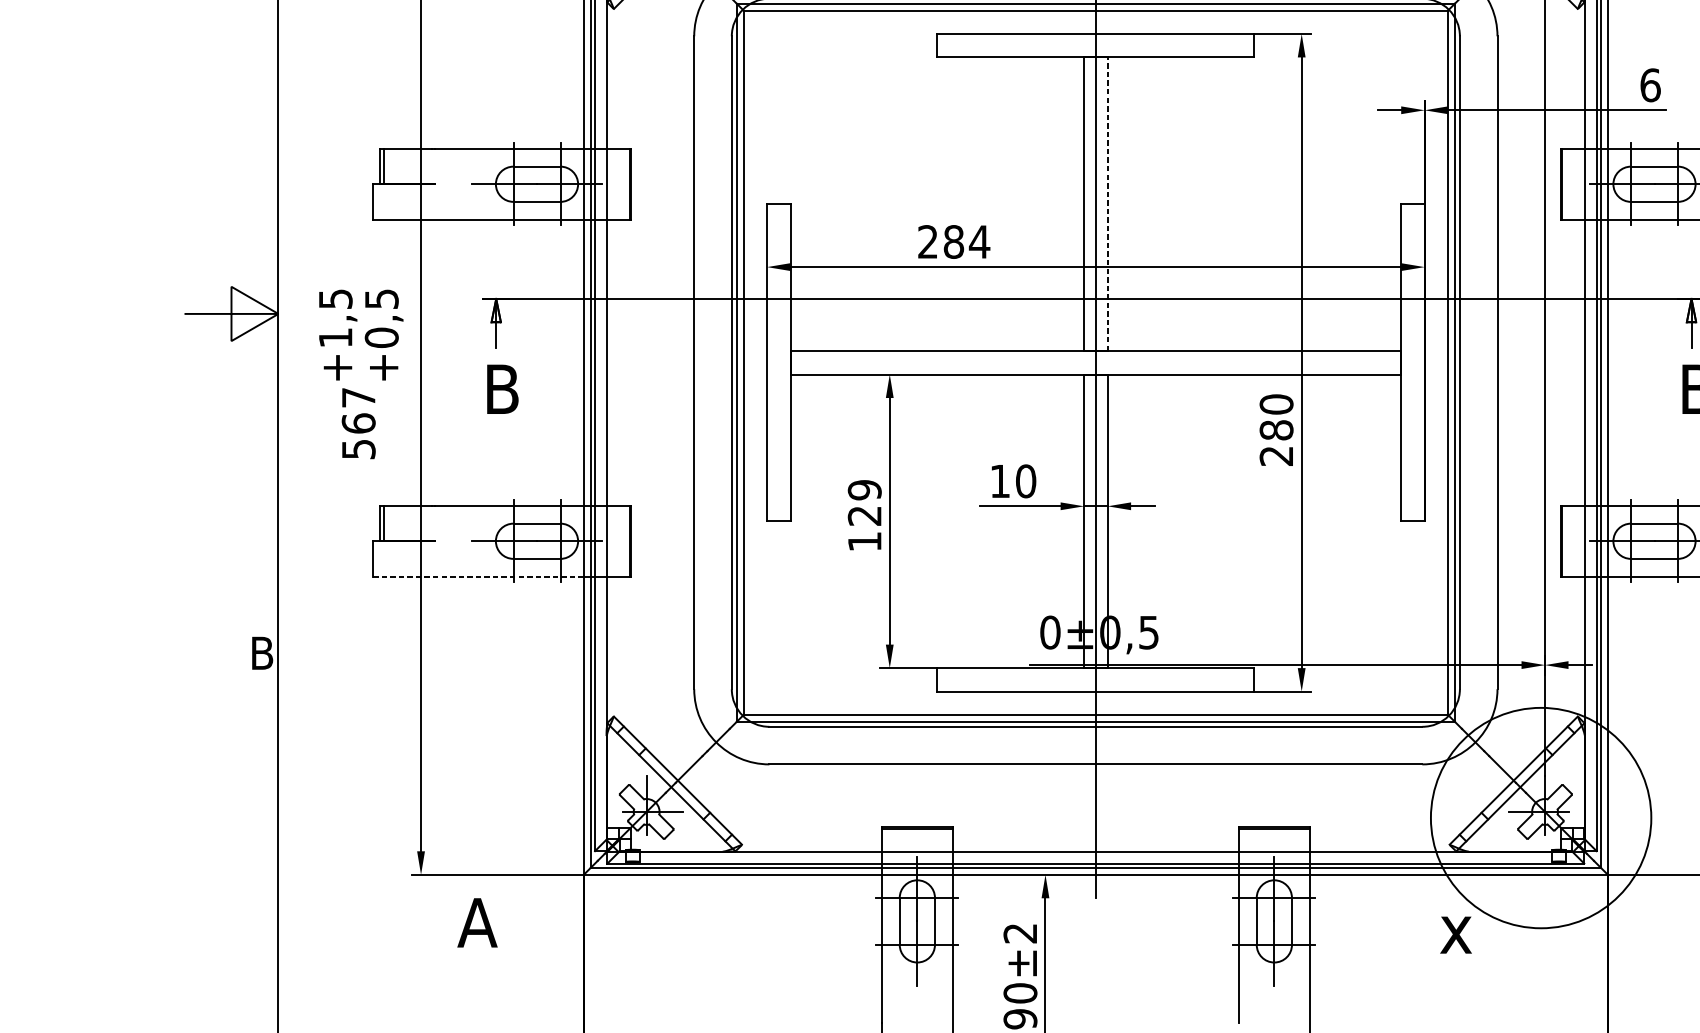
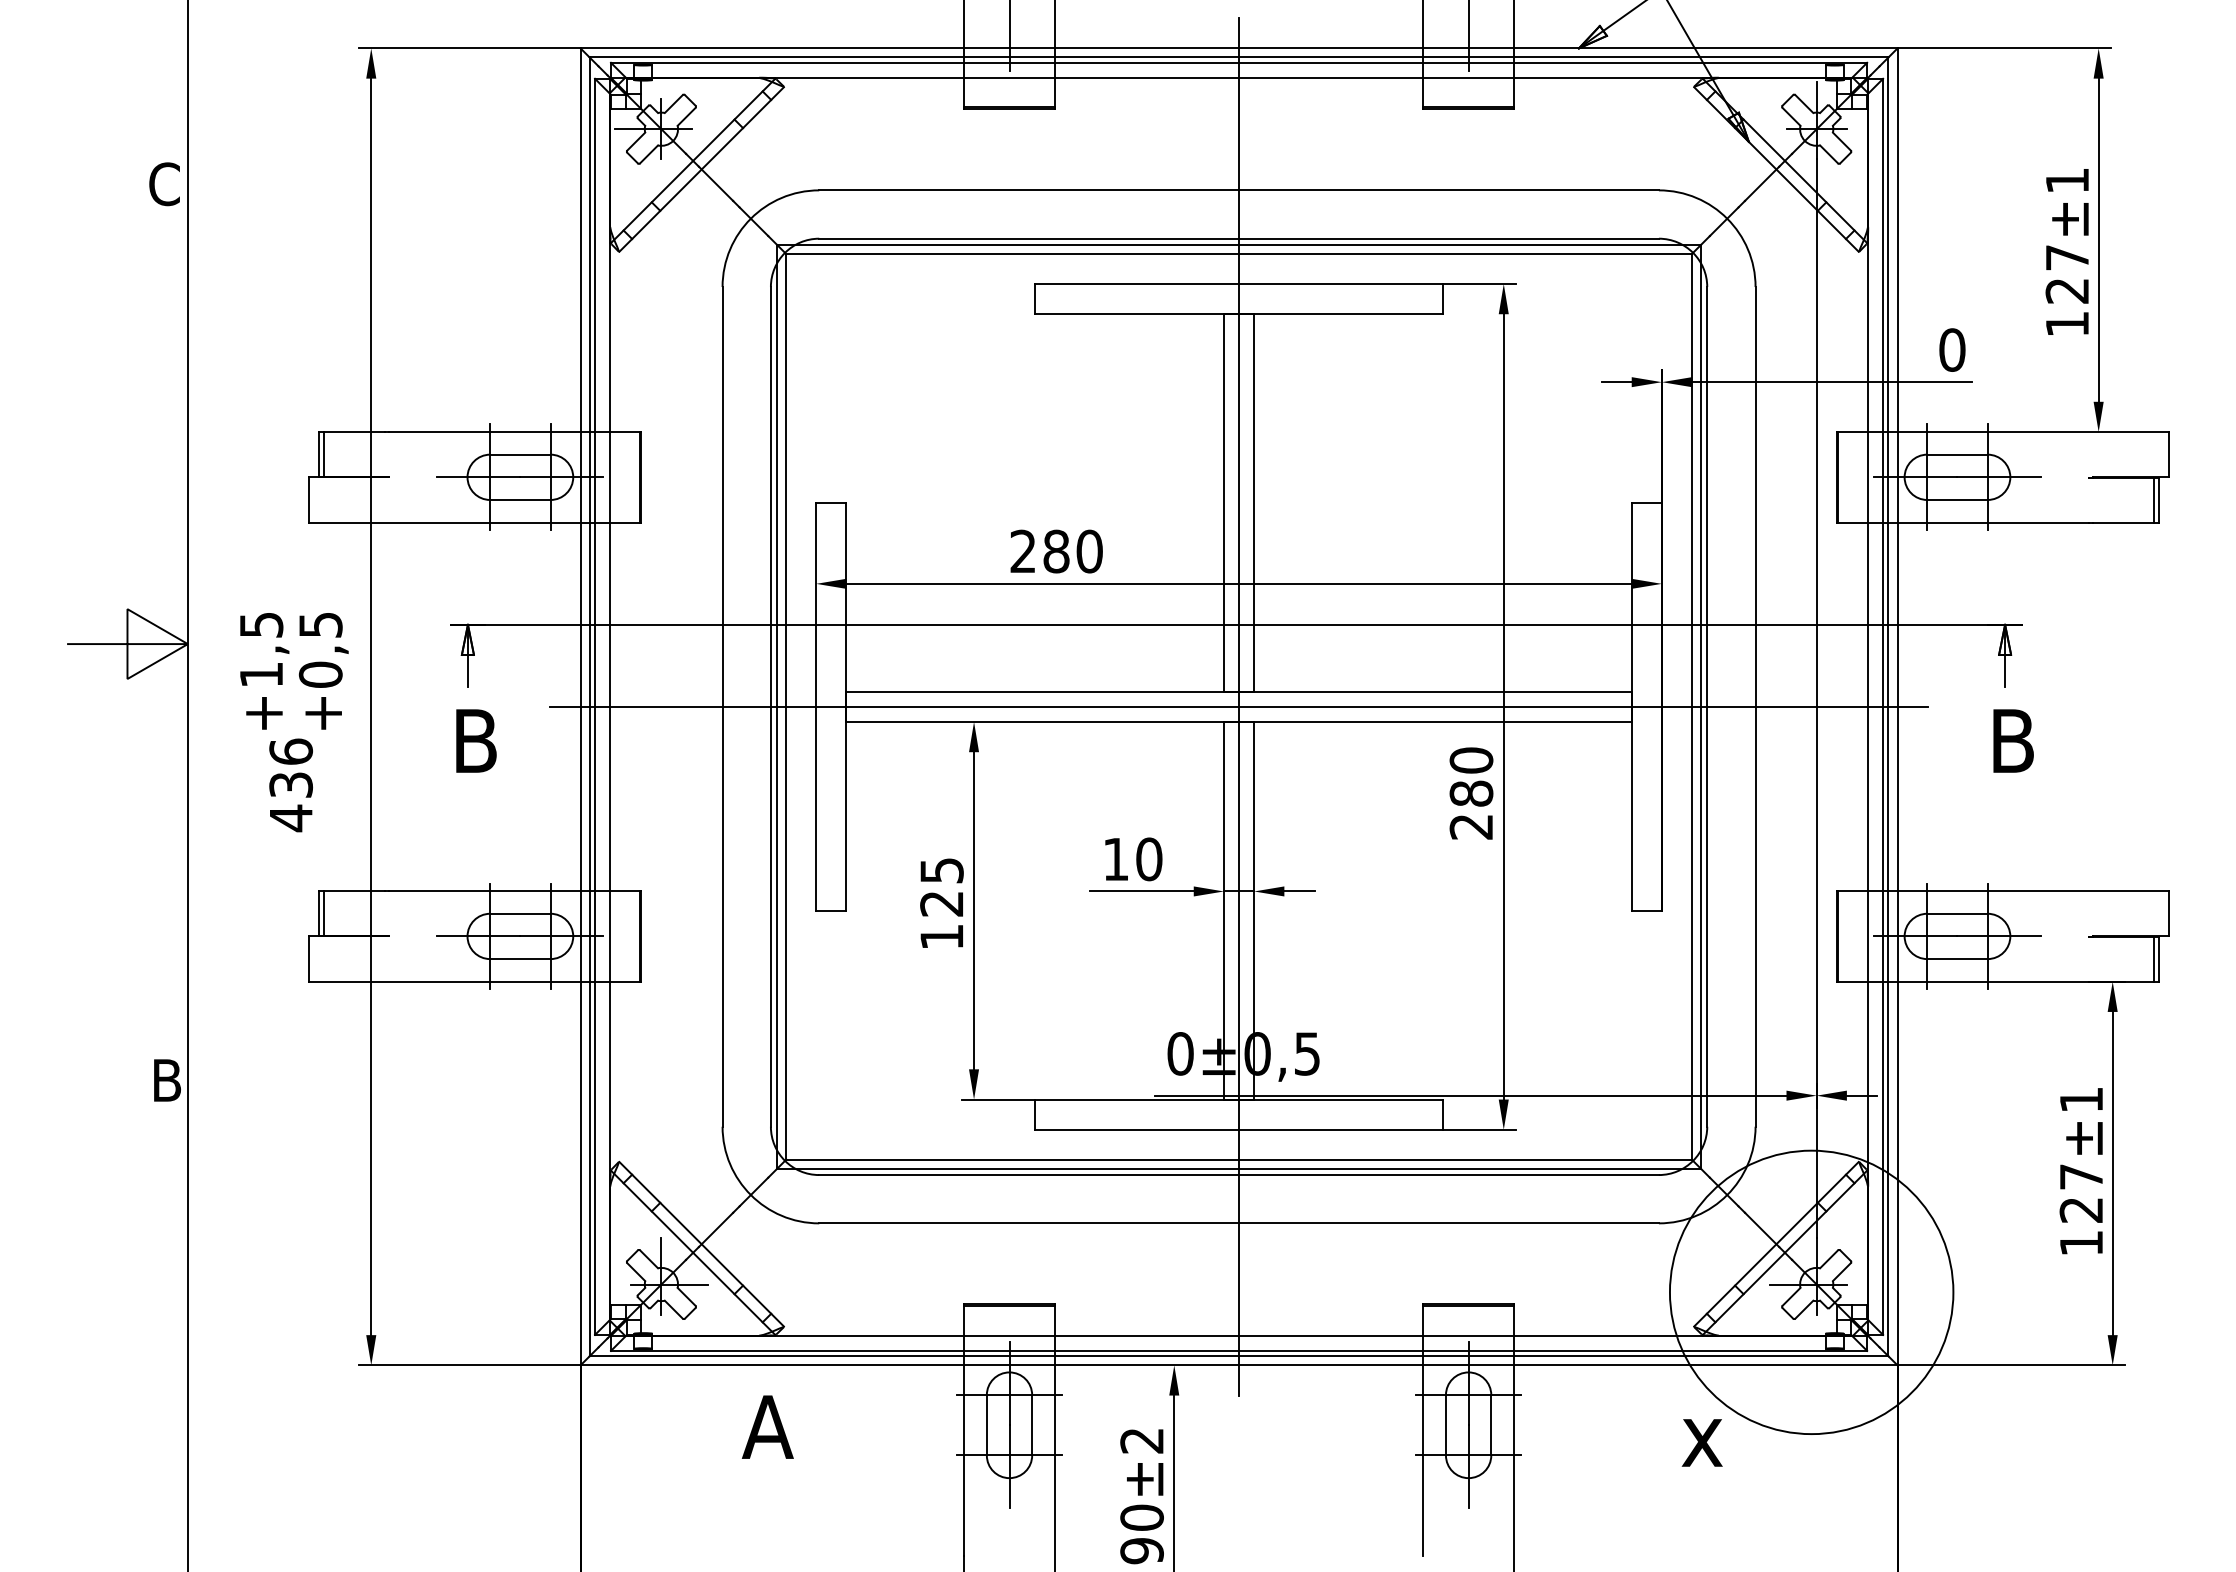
text: (1650, 84) -> (1952, 349), 6 -> 0
line: (1107, 204) -> (1254, 503), dashed -> solid
text: (979, 241) -> (1089, 551), 284 -> 280
line: (1095, 362) -> (1238, 706), added
text: (359, 423) -> (291, 785), 567 -> 436
text: (864, 490) -> (941, 870), 129 -> 125
line: (478, 576) -> (444, 981), dashed -> solid
text: (477, 922) -> (767, 1426), moved

